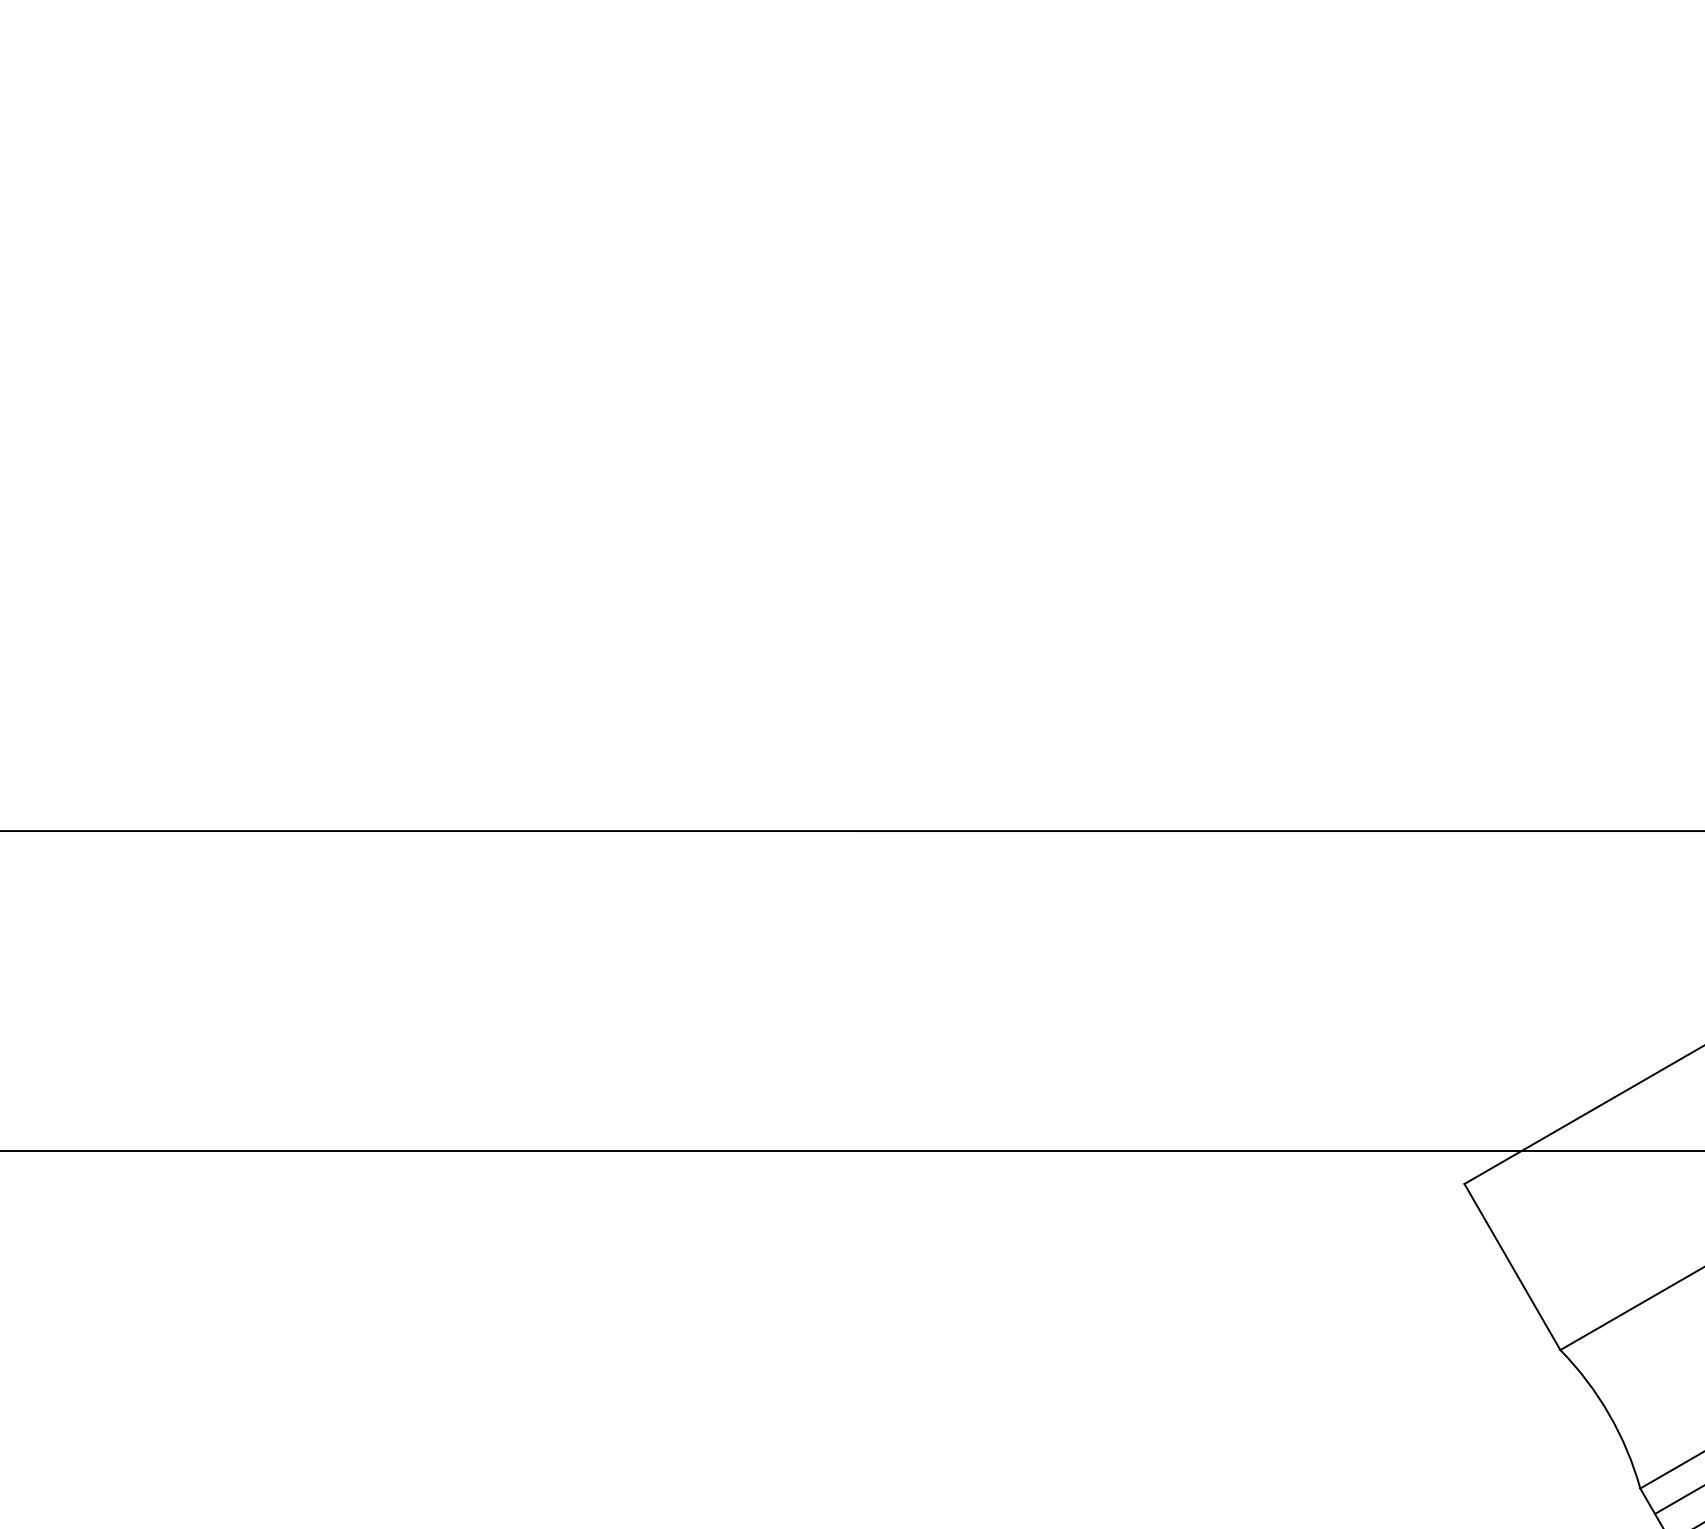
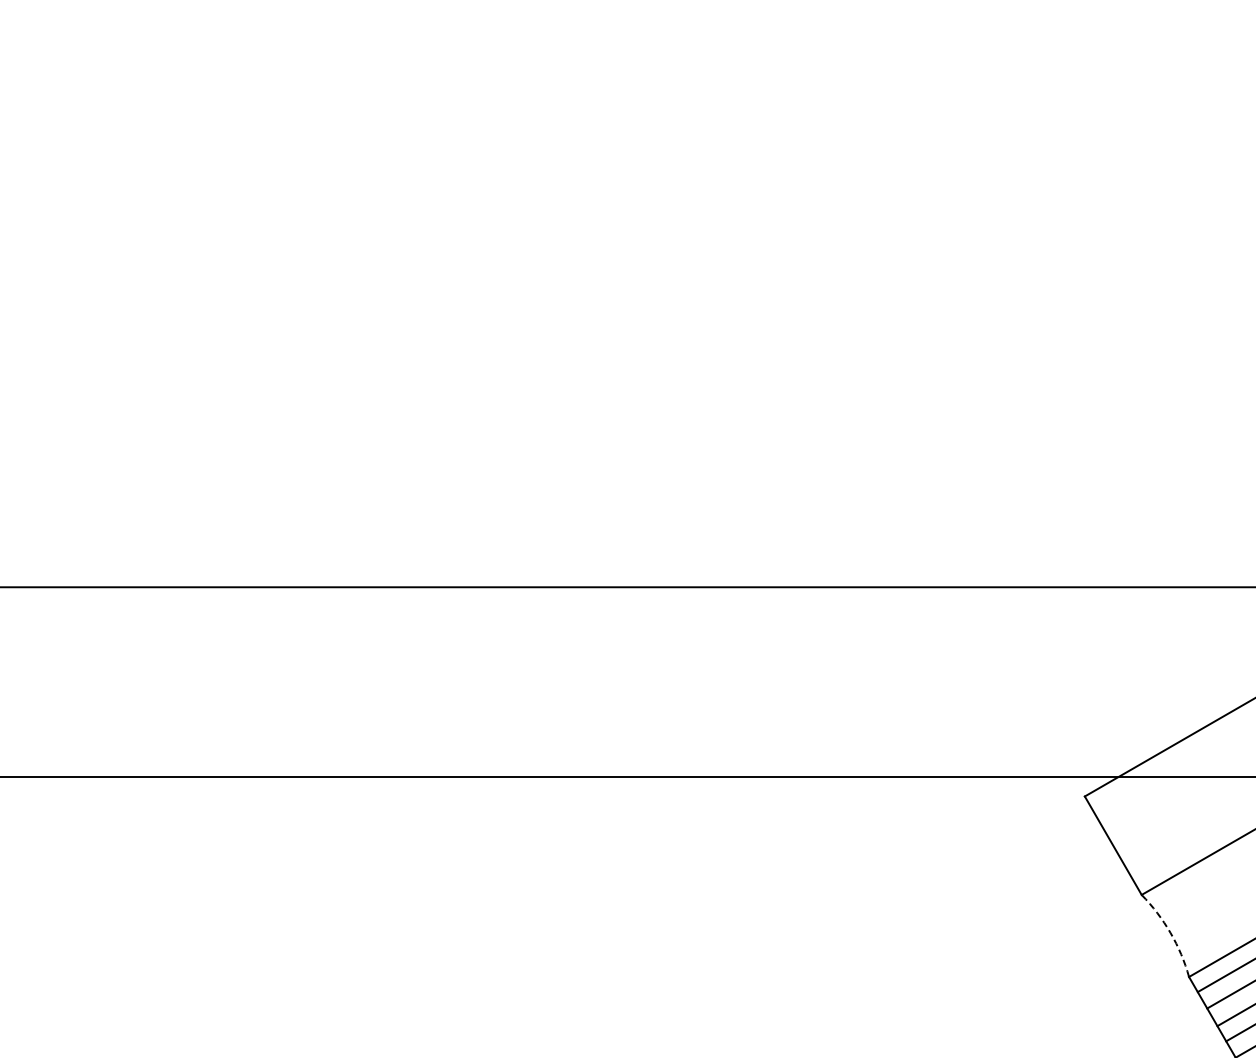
arc: (1608, 1413) -> (1170, 932), solid -> dashed

